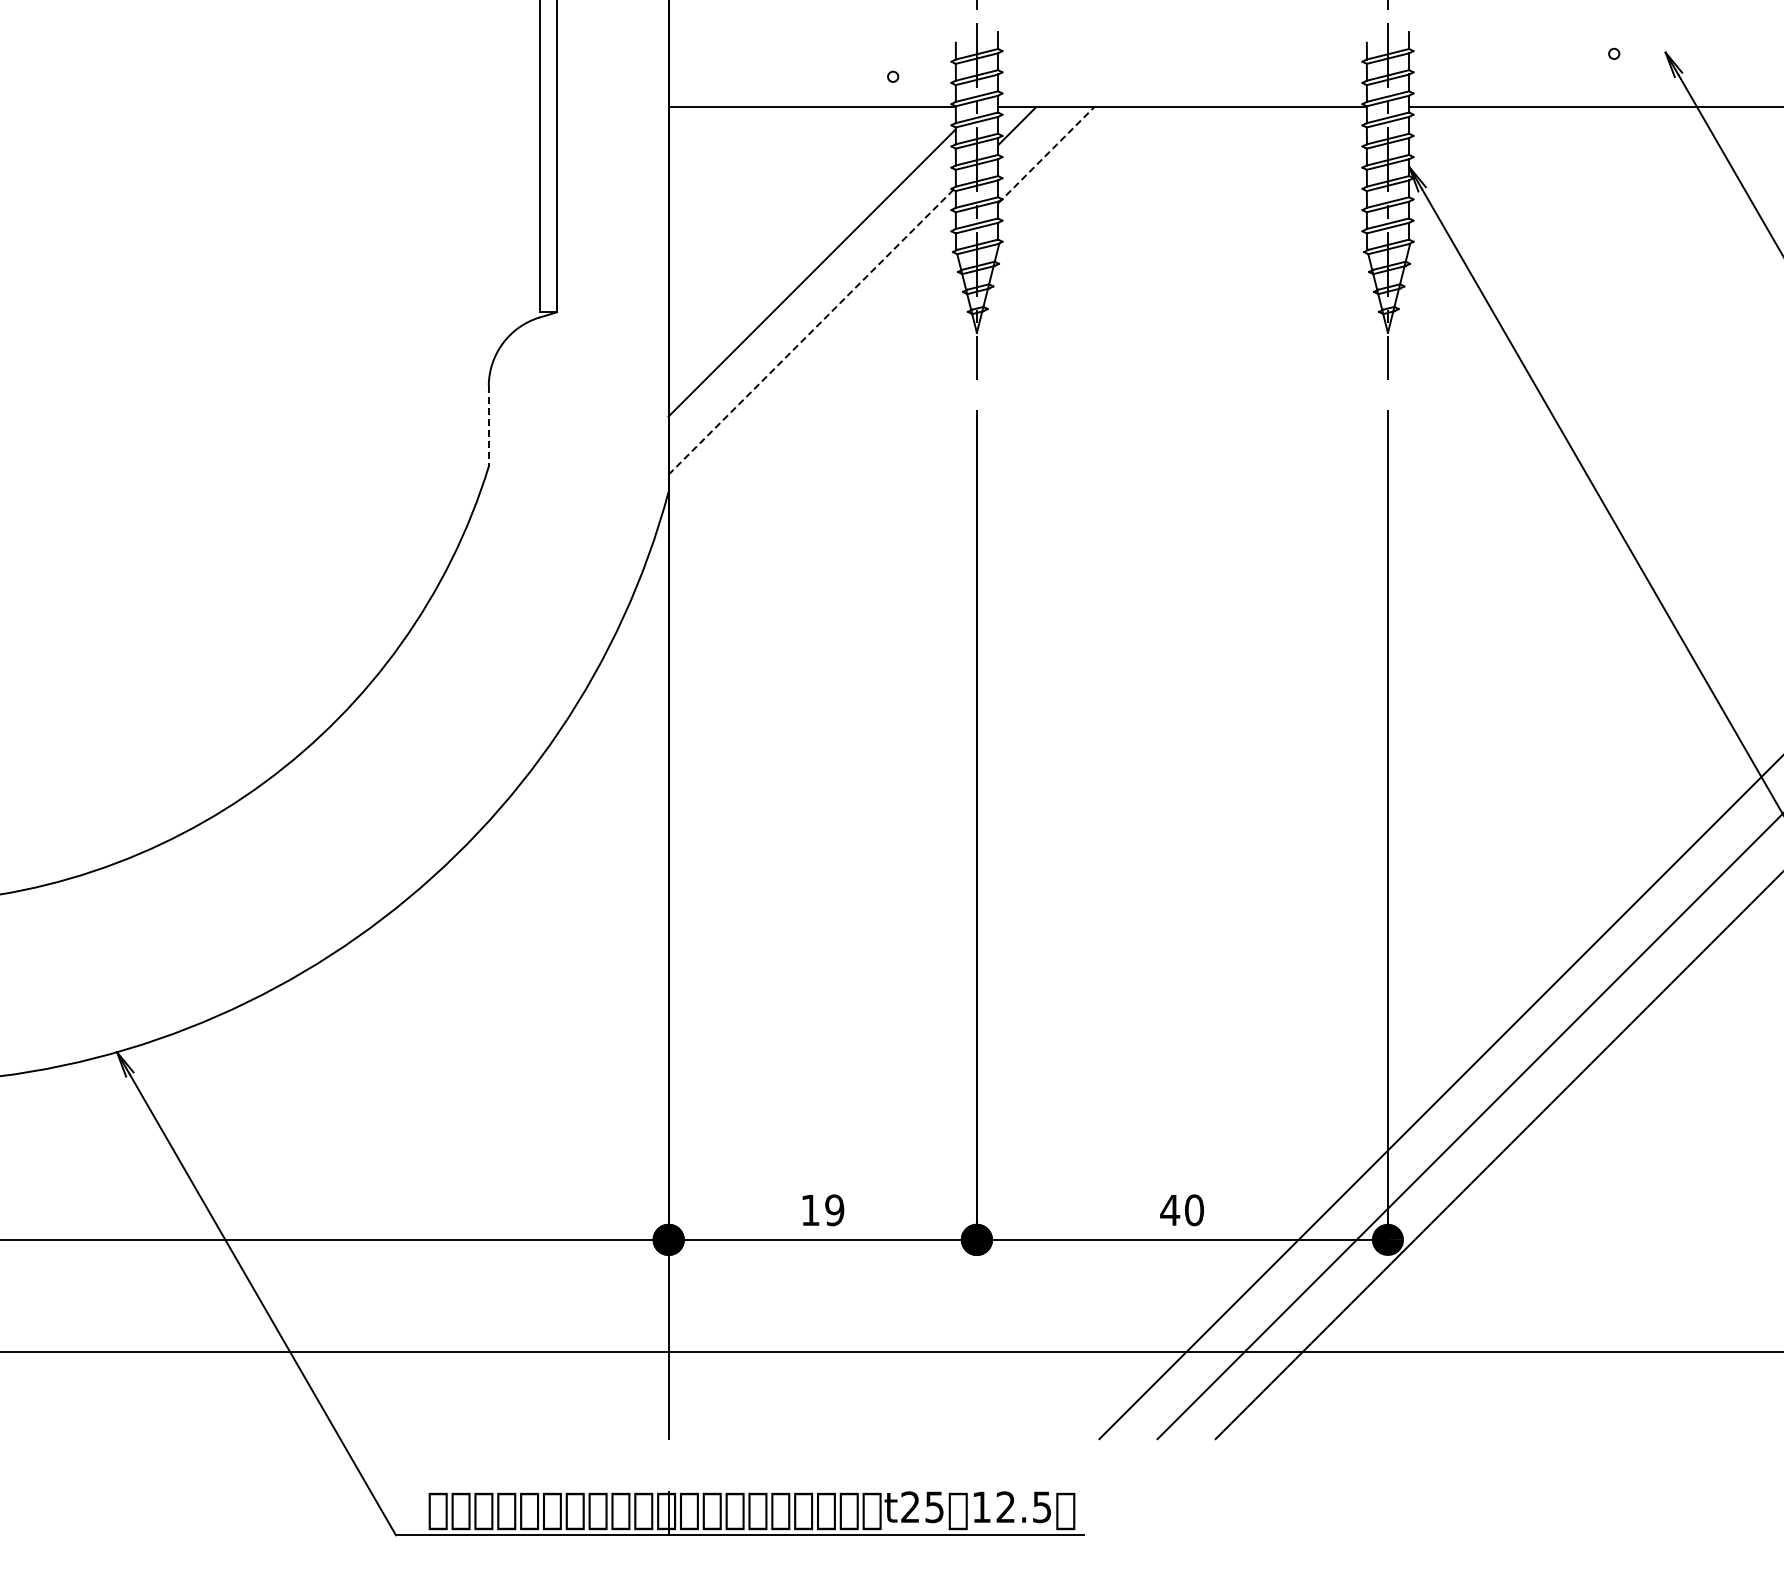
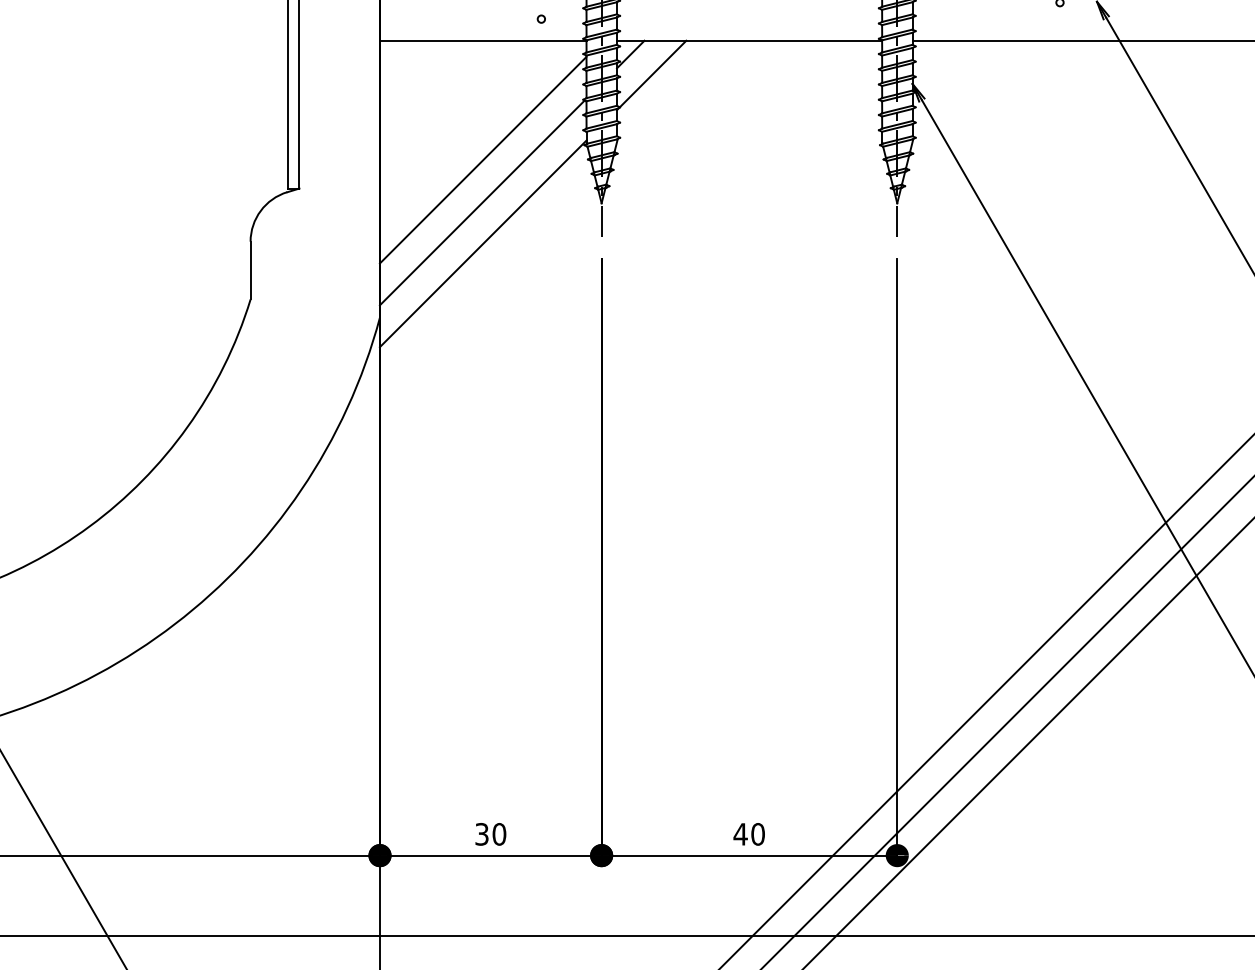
line: (1046, 154) -> (651, 75), dashed -> solid
line: (811, 331) -> (482, 202), dashed -> solid
line: (811, 388) -> (482, 243), added
line: (488, 426) -> (250, 270), dashed -> solid
text: (822, 1210) -> (490, 834), 19 -> 30

